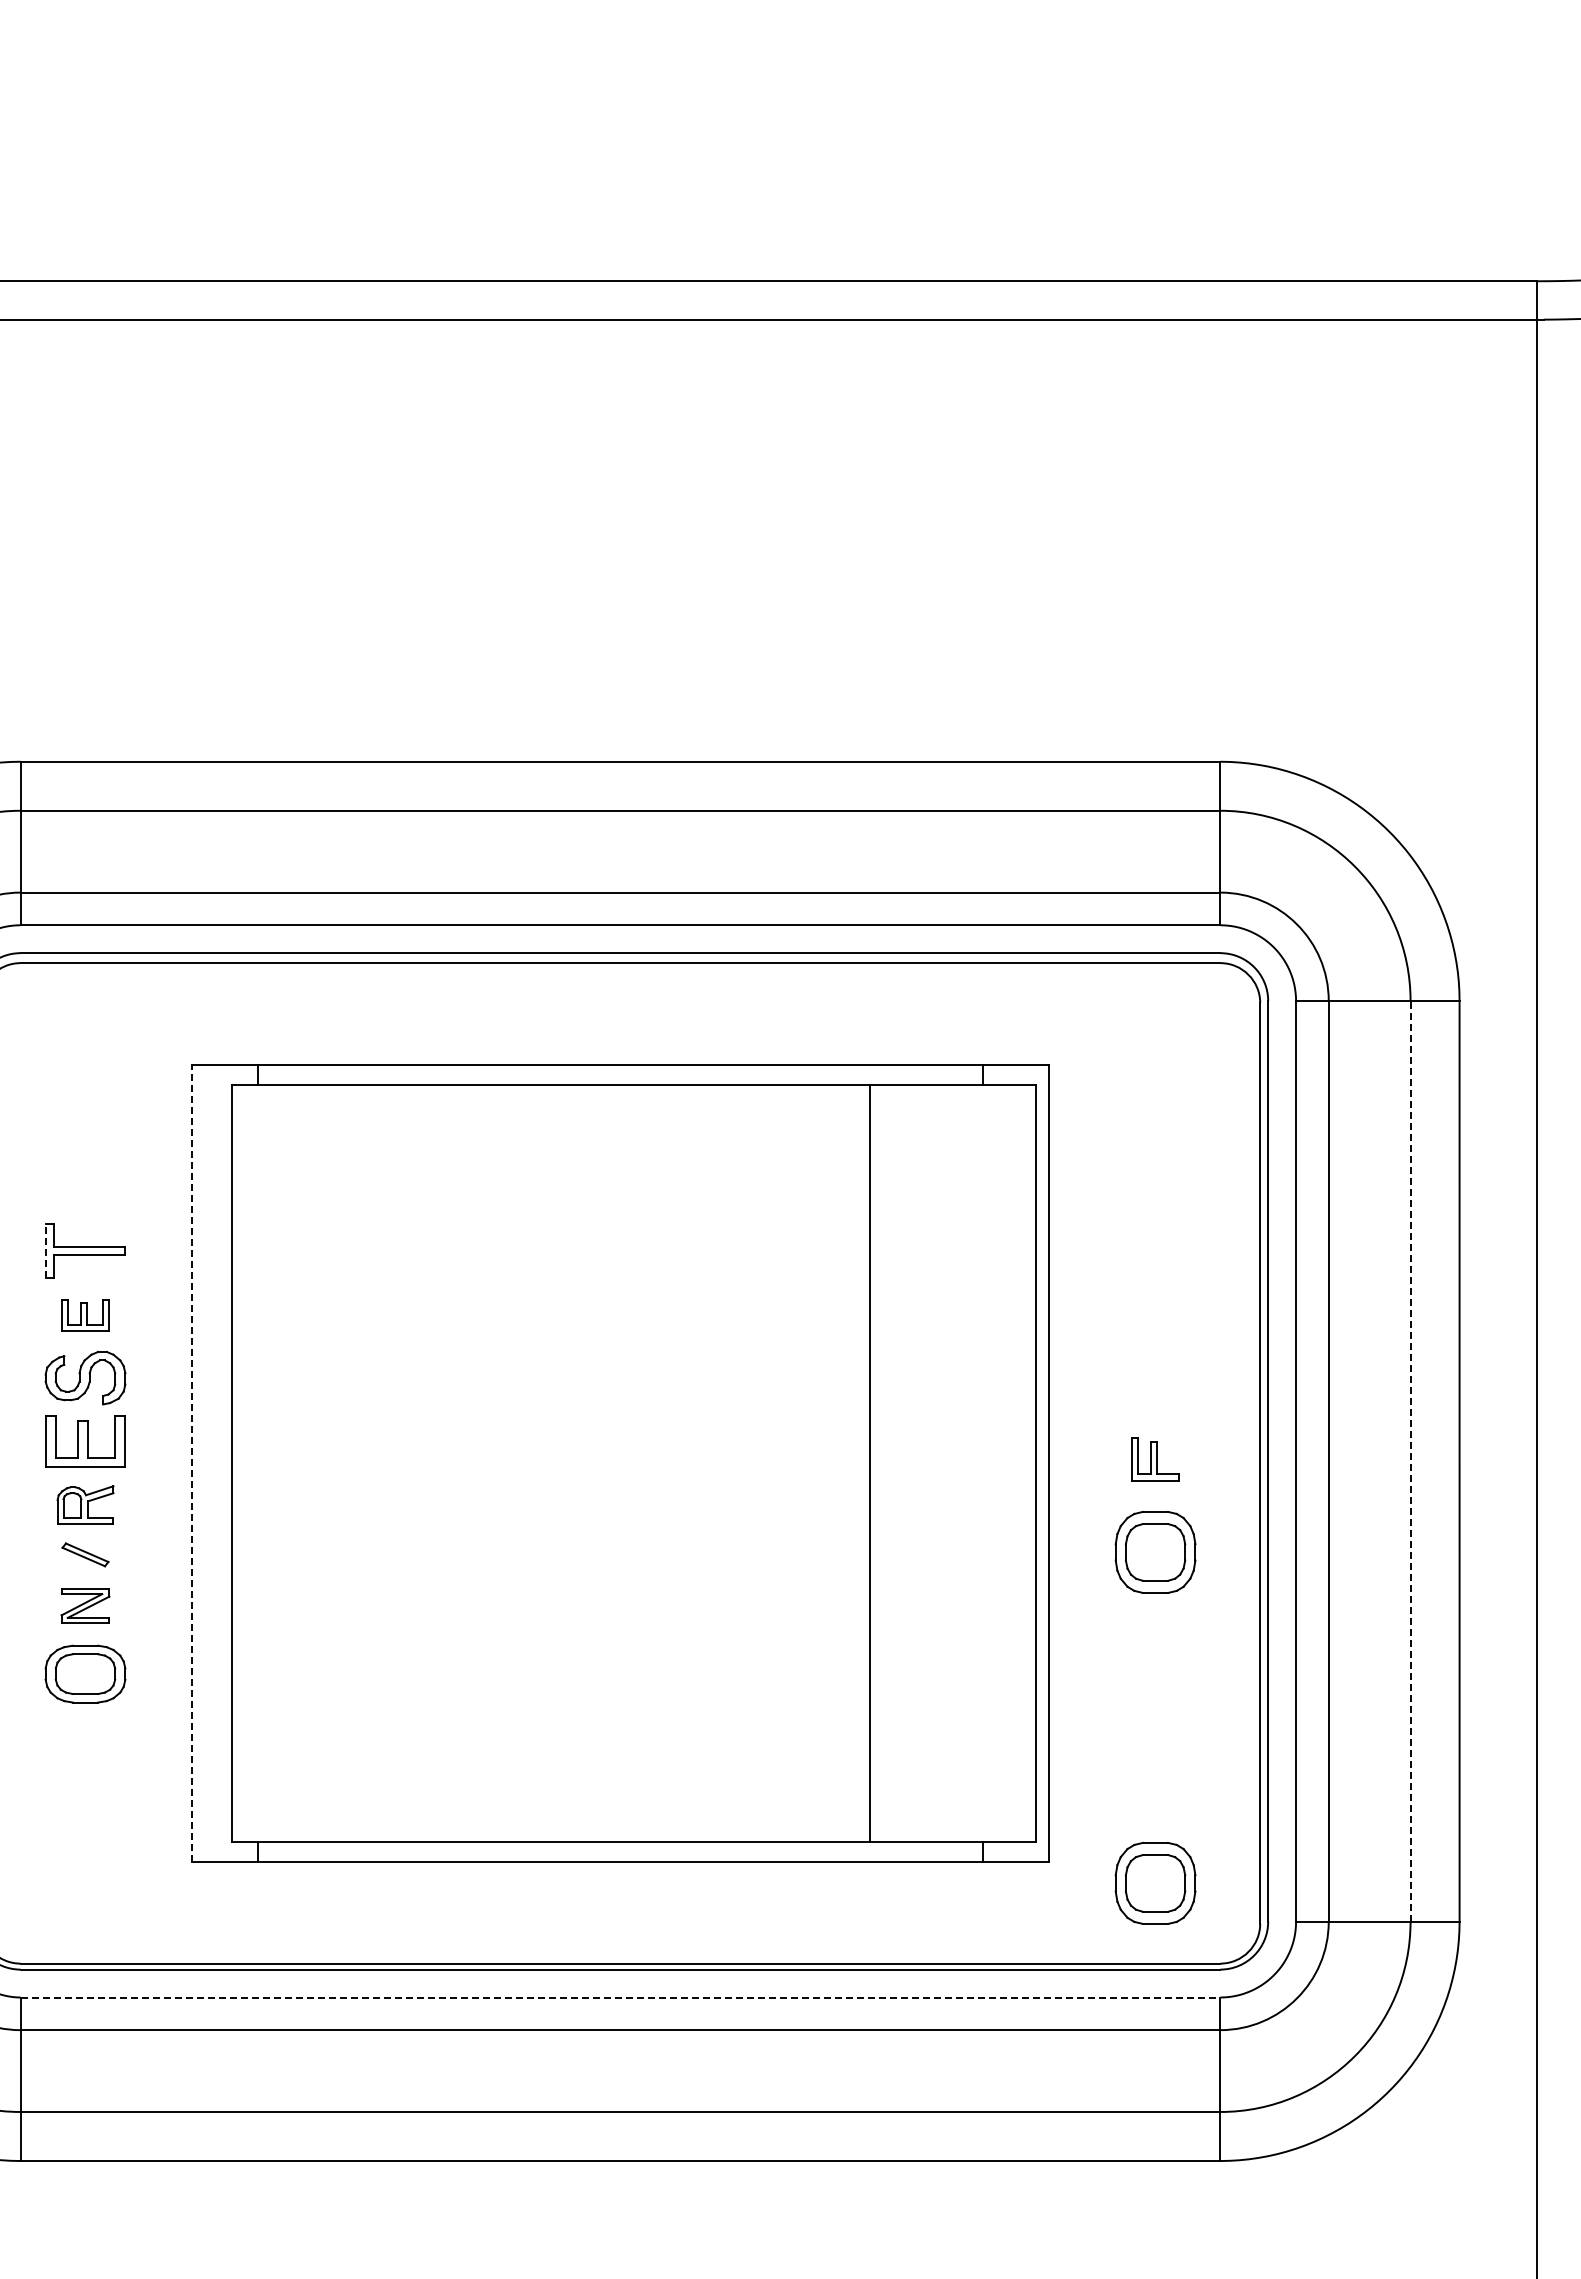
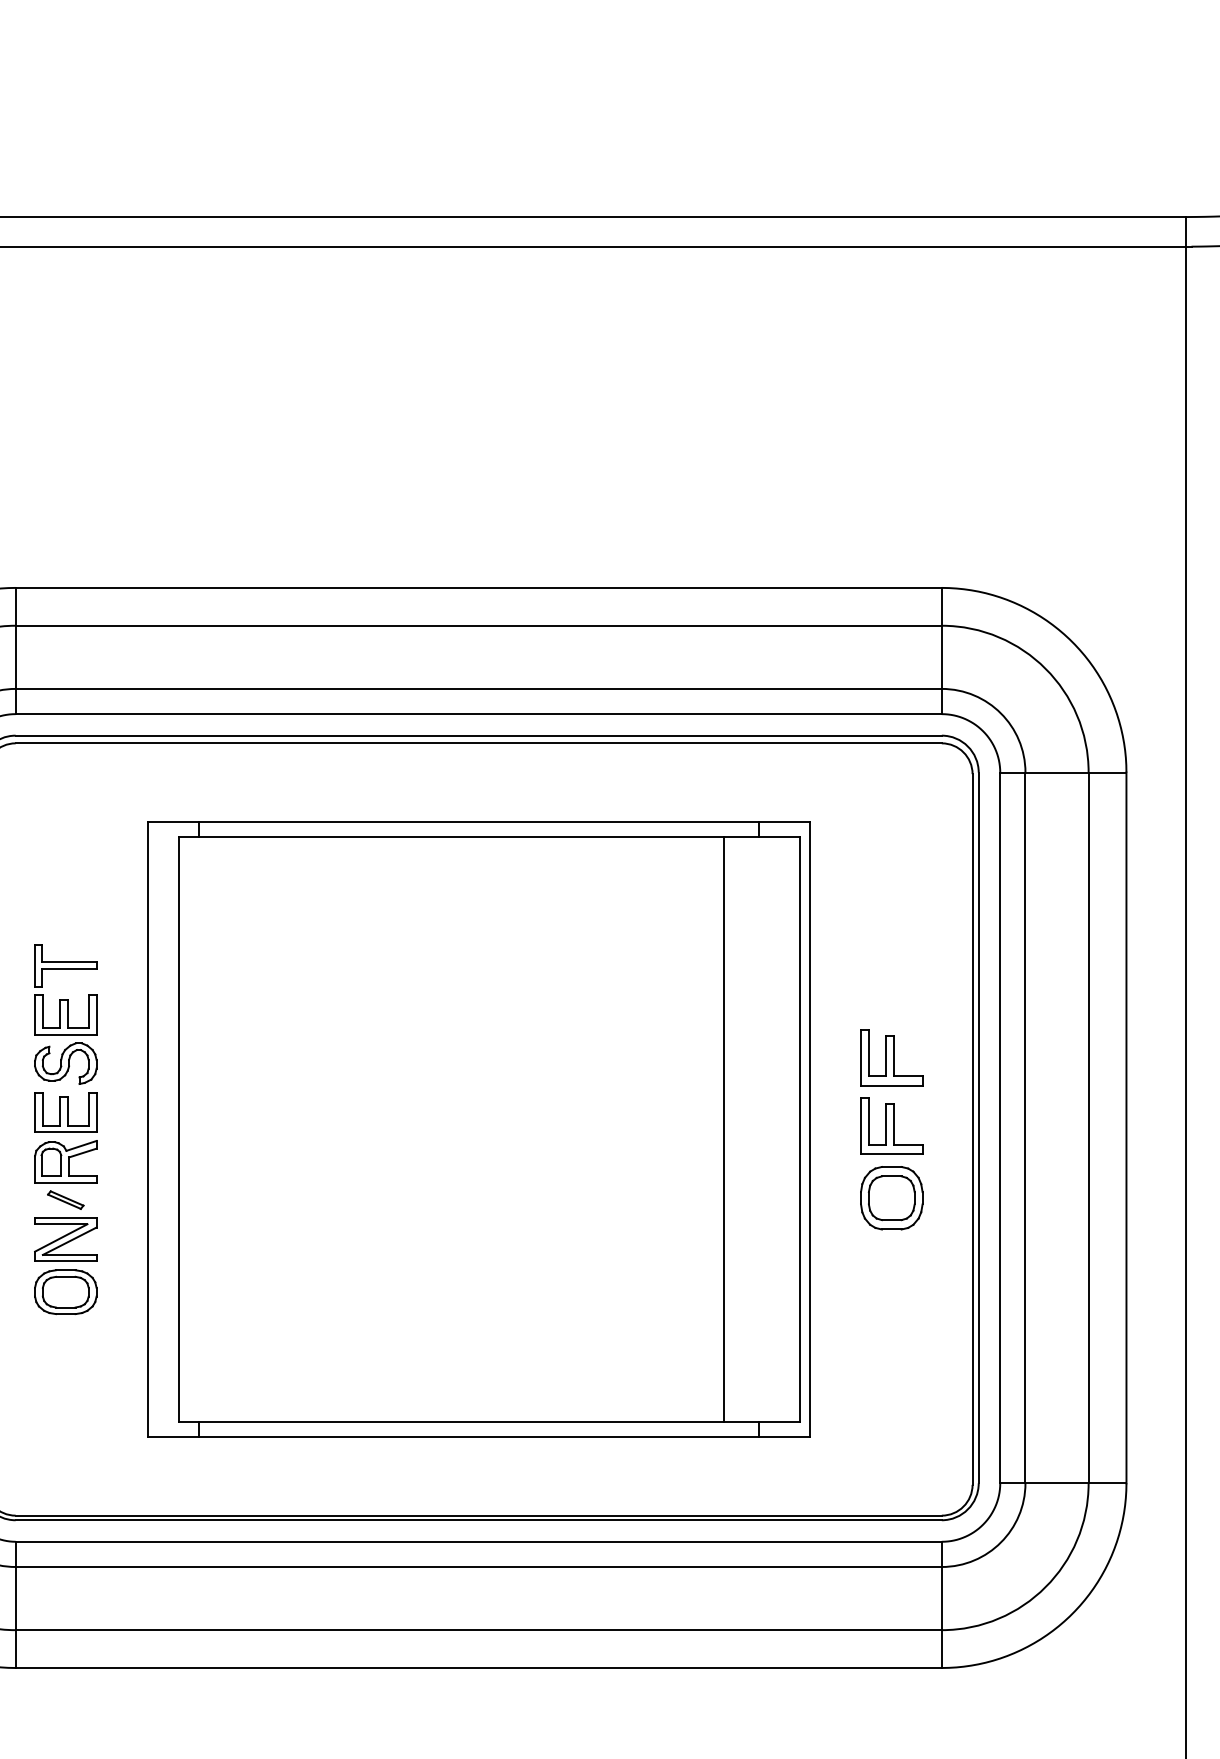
line: (45, 1251) -> (34, 965), dashed -> solid
part: (85, 1315) -> (65, 1015), size x1.67
part: (1155, 1370) -> (891, 1057), added
part: (1155, 1459) -> (891, 1126), size x1.67
line: (1410, 1460) -> (1088, 1127), dashed -> solid
line: (191, 1463) -> (147, 1129), dashed -> solid
line: (870, 1463) -> (724, 1129), moved
part: (85, 1504) -> (65, 1161), size x1.43
part: (85, 1605) -> (65, 1239), size x1.67
part: (1155, 1883) -> (891, 1453), removed
line: (620, 1997) -> (478, 1541), dashed -> solid

